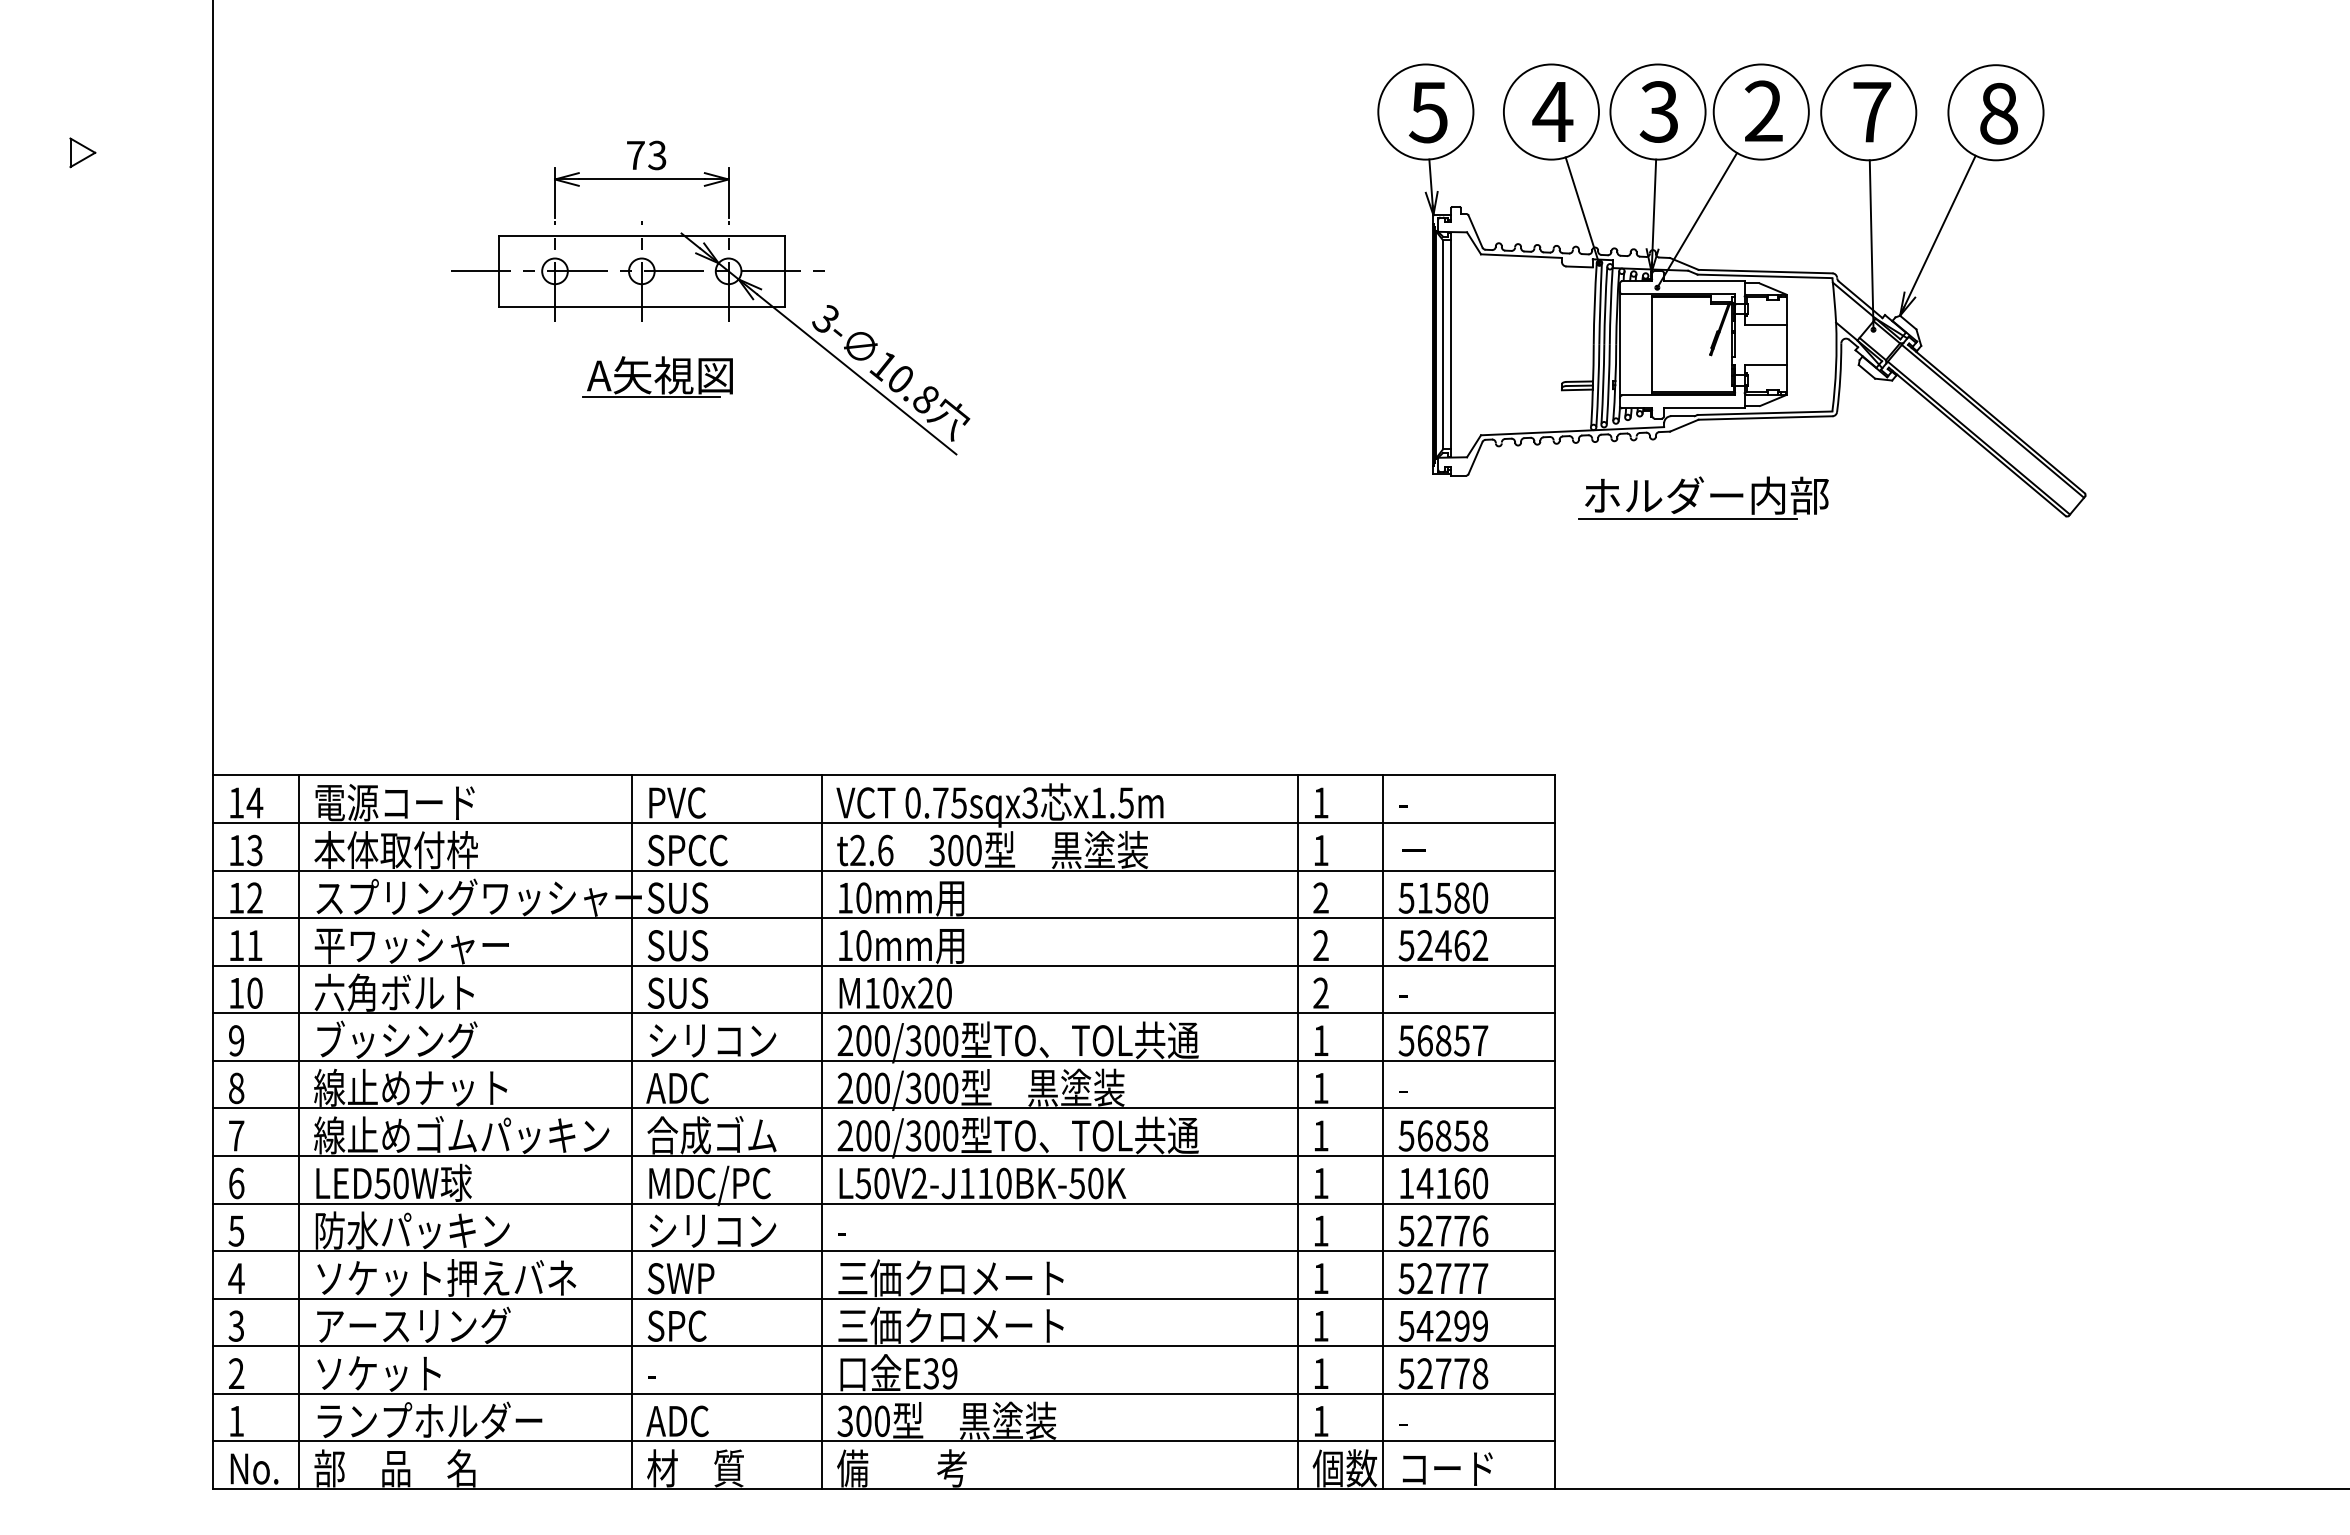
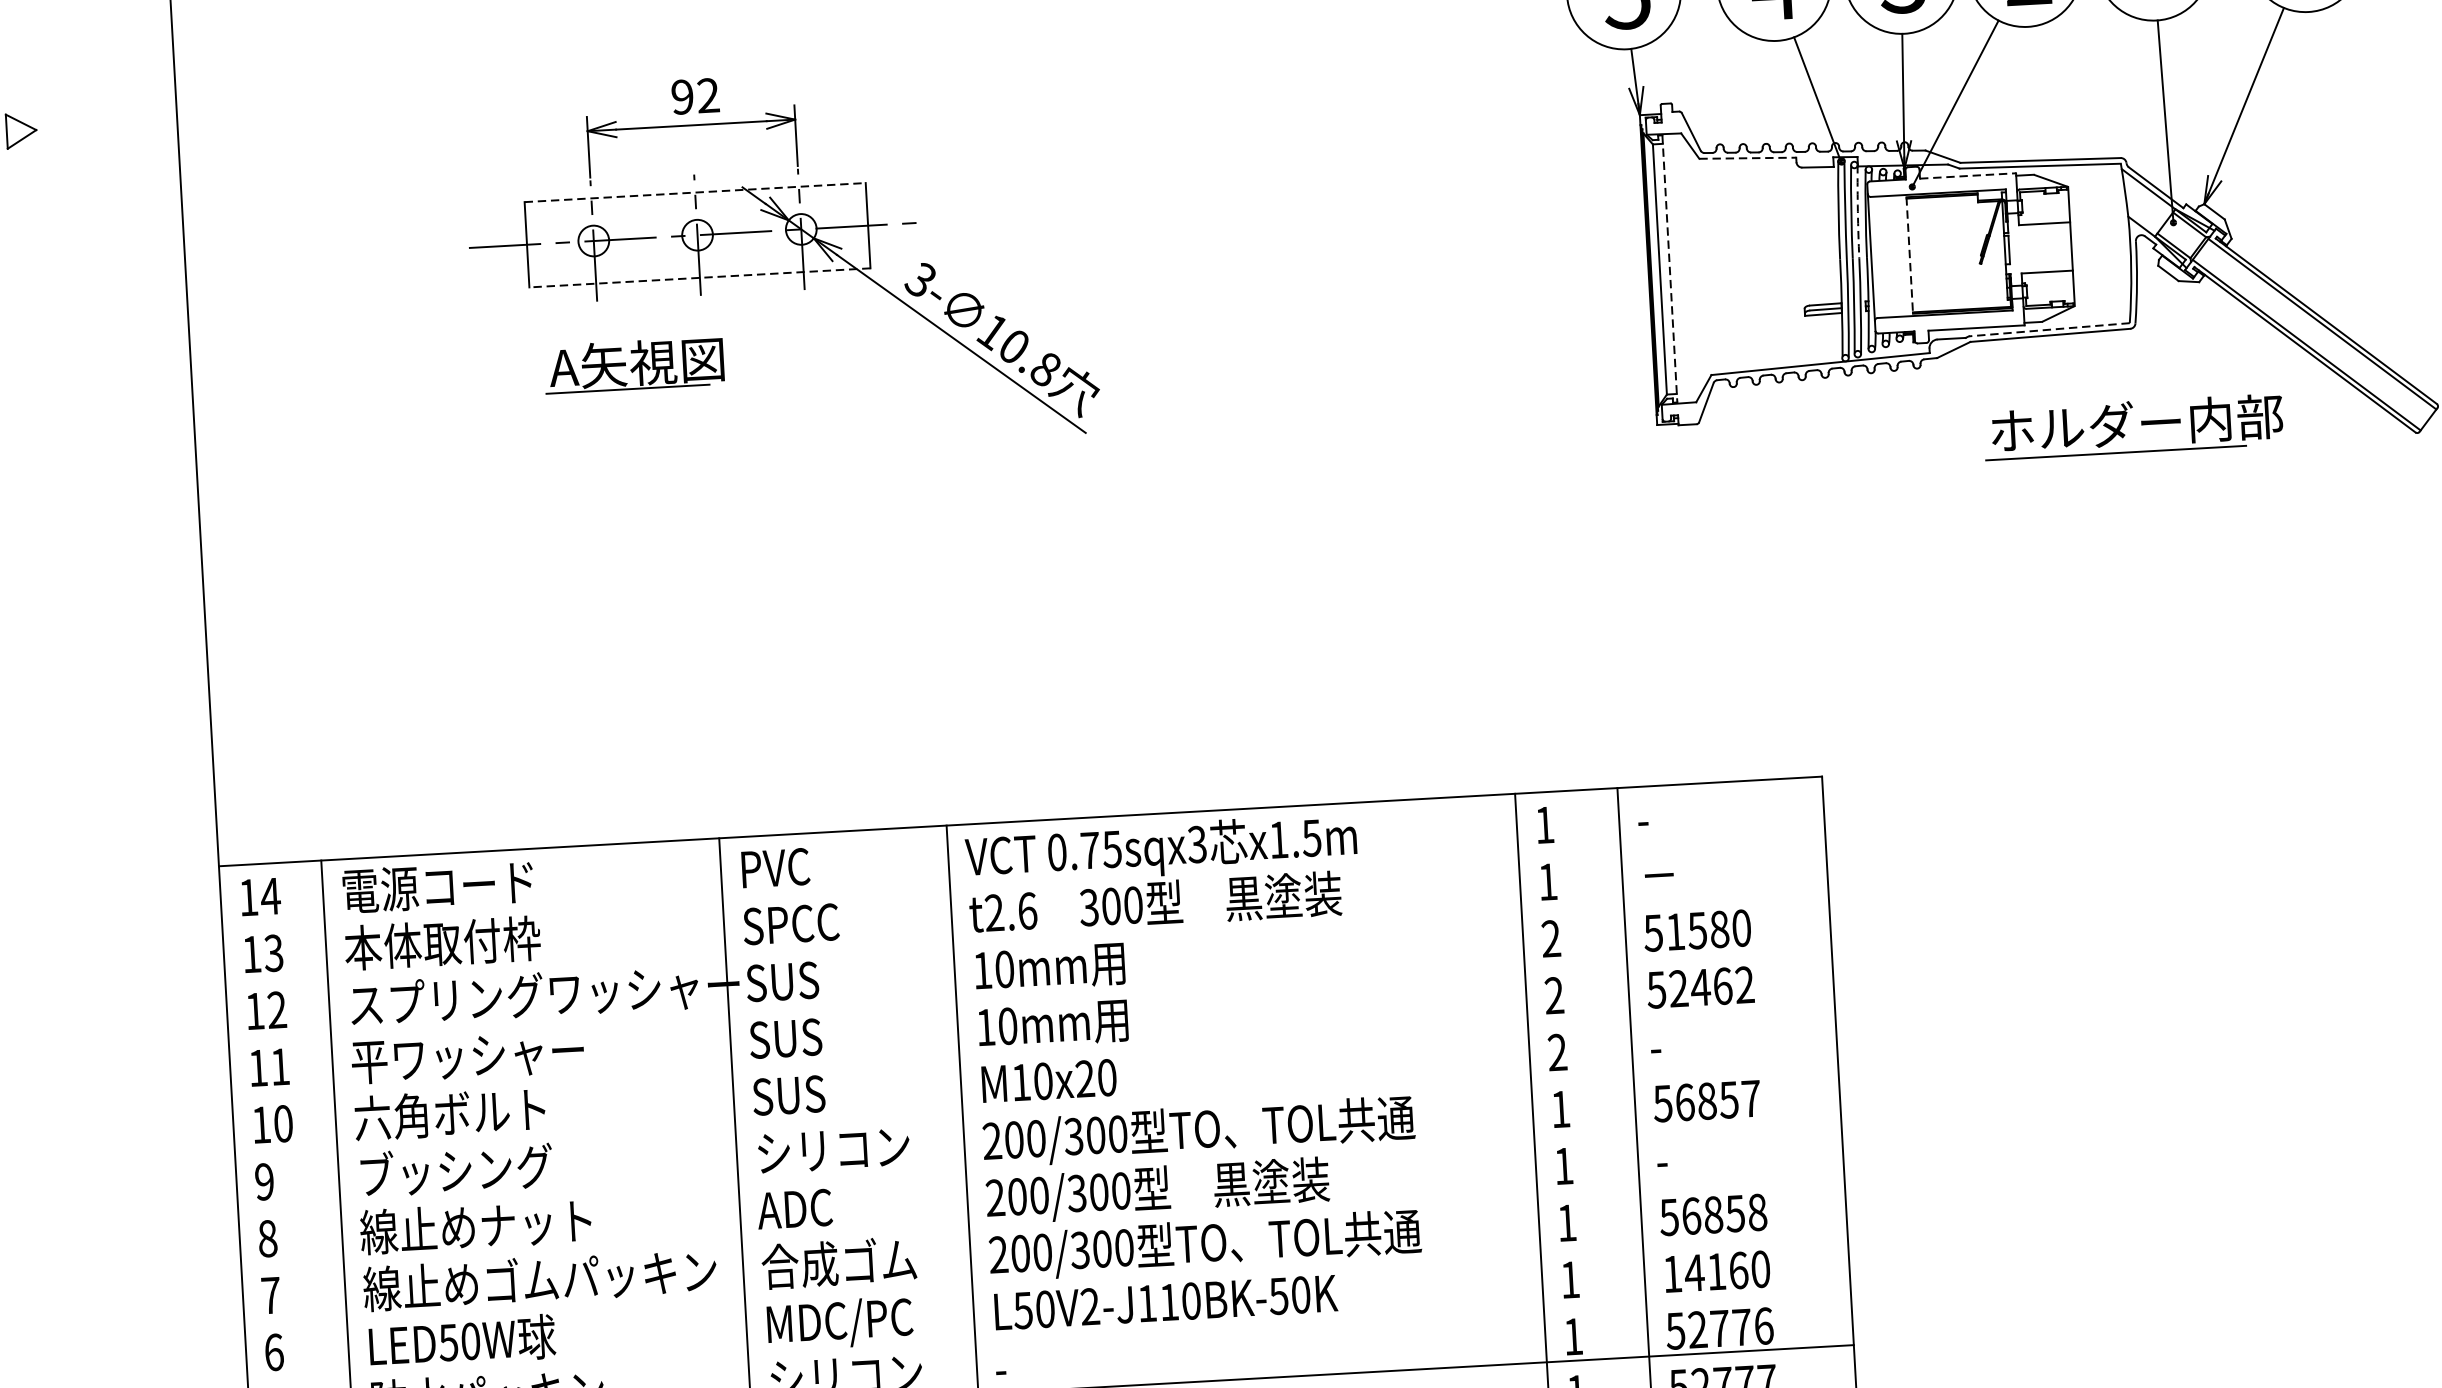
text: (646, 155) -> (695, 96), 73 -> 92
line: (641, 235) -> (694, 192), solid -> dashed
line: (1521, 256) -> (1747, 158), solid -> dashed
line: (1704, 281) -> (1968, 176), solid -> dashed
arc: (1610, 305) -> (1857, 211), solid -> dashed
line: (641, 307) -> (699, 278), solid -> dashed
line: (1451, 344) -> (1670, 268), solid -> dashed
line: (1652, 344) -> (1910, 255), solid -> dashed
part: (657, 376) -> (633, 364), moved
line: (1764, 413) -> (2048, 330), solid -> dashed
part: (1710, 497) -> (2141, 425), moved
line: (883, 822) -> (1023, 877), removed
line: (883, 870) -> (1026, 935), removed
line: (883, 918) -> (1029, 992), removed
line: (883, 965) -> (1032, 1048), removed
line: (883, 1013) -> (1035, 1106), removed
line: (883, 1060) -> (1039, 1162), removed
line: (883, 1108) -> (1042, 1219), removed
line: (883, 1155) -> (1045, 1275), removed
line: (883, 1203) -> (1048, 1333), removed

